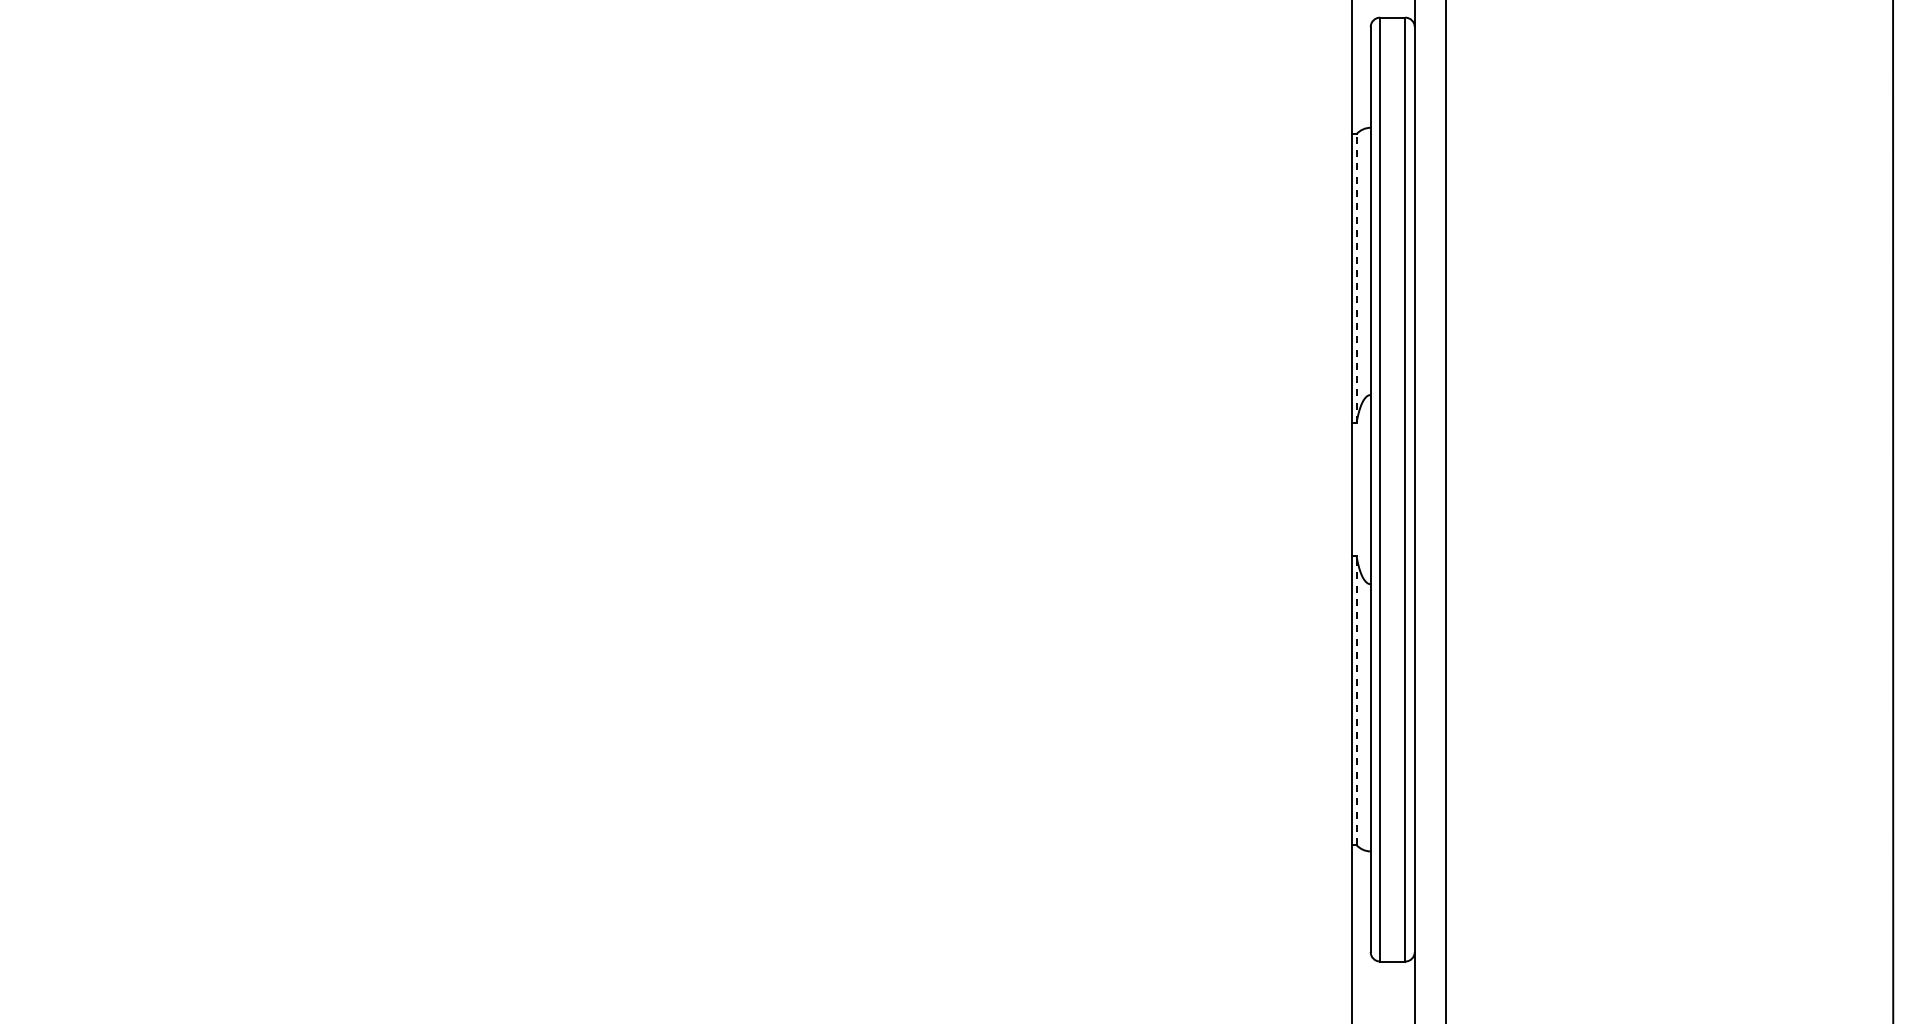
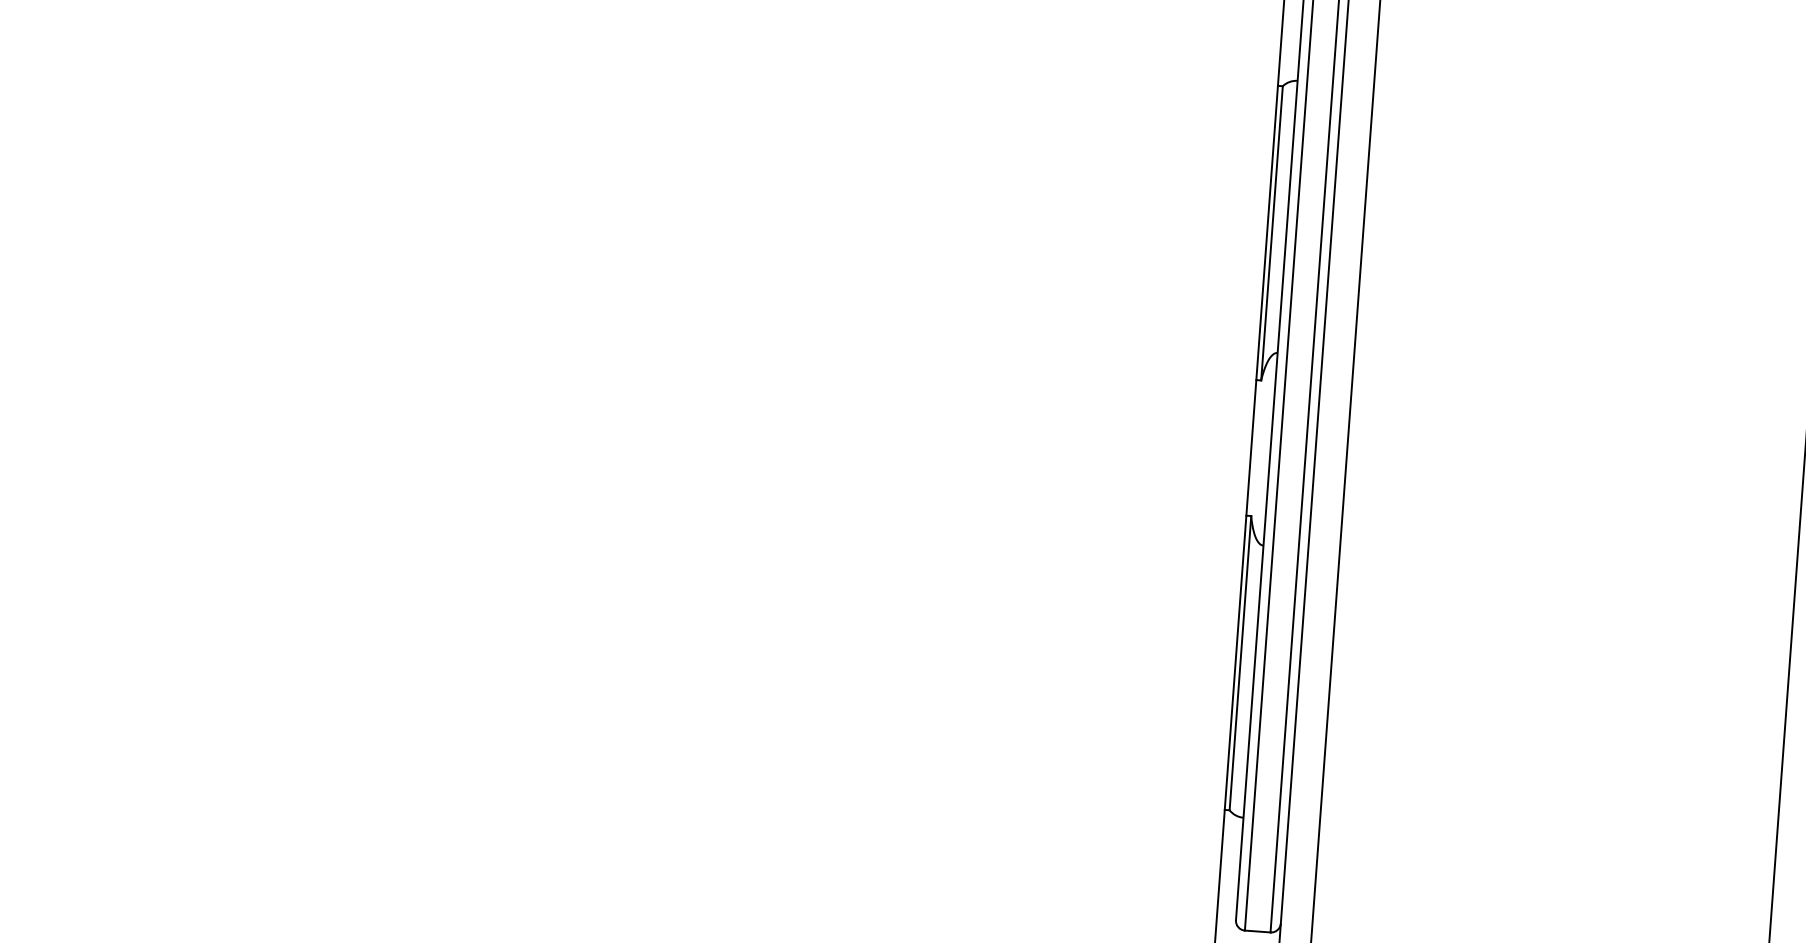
line: (1356, 278) -> (1271, 233), dashed -> solid
line: (1356, 700) -> (1240, 662), dashed -> solid

